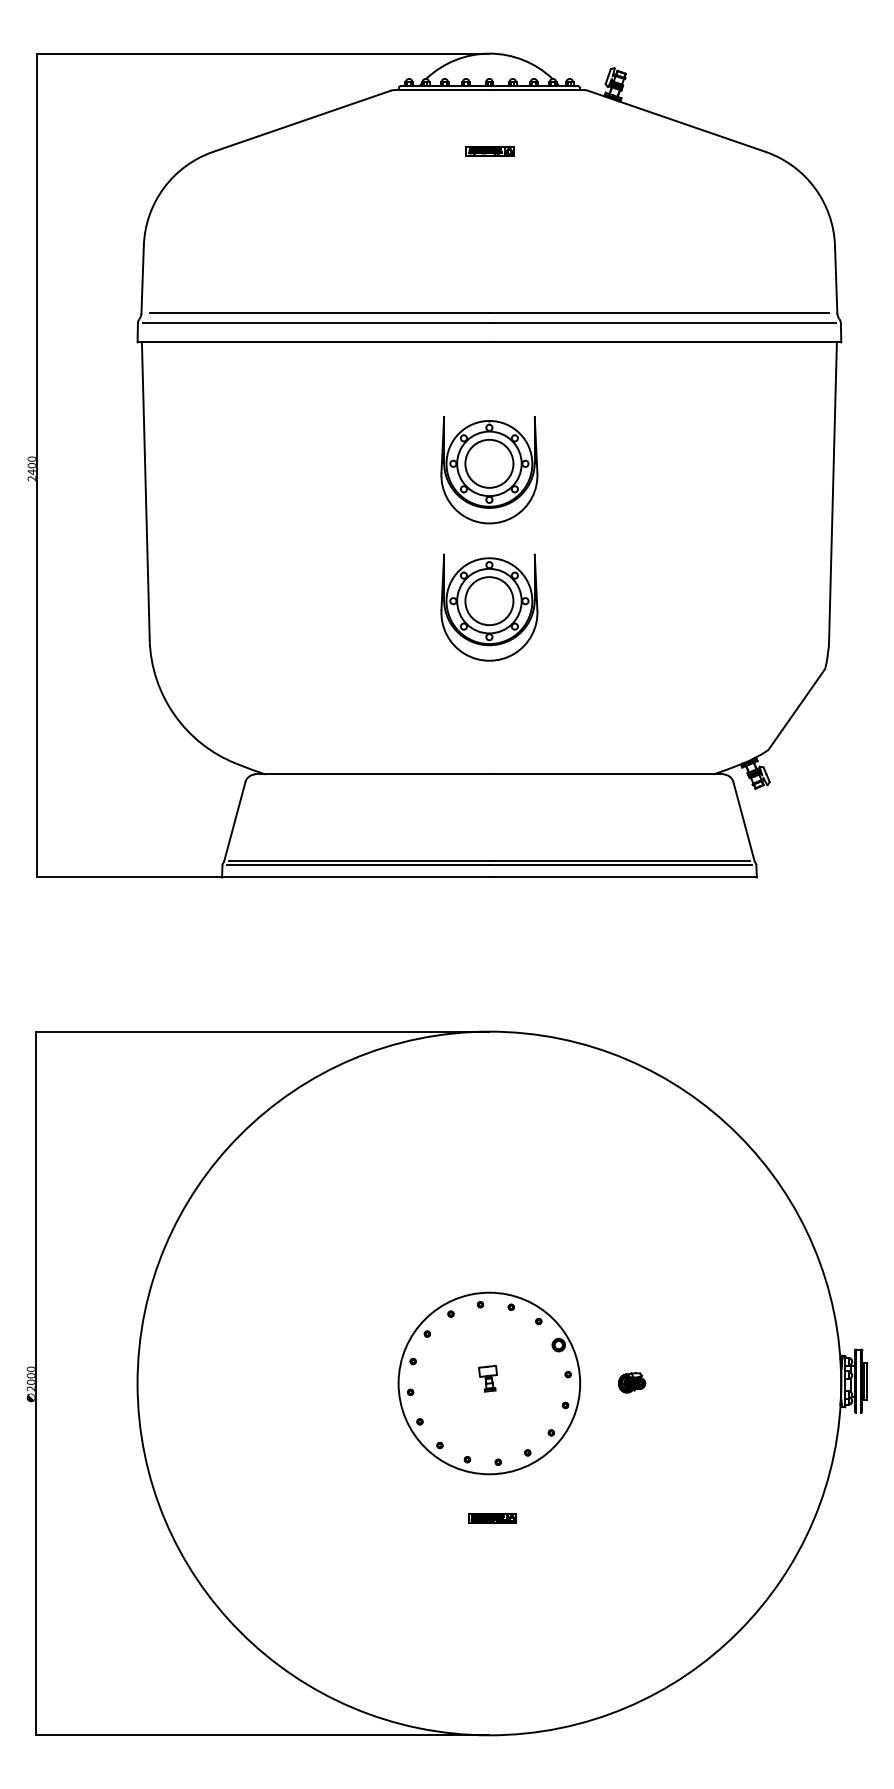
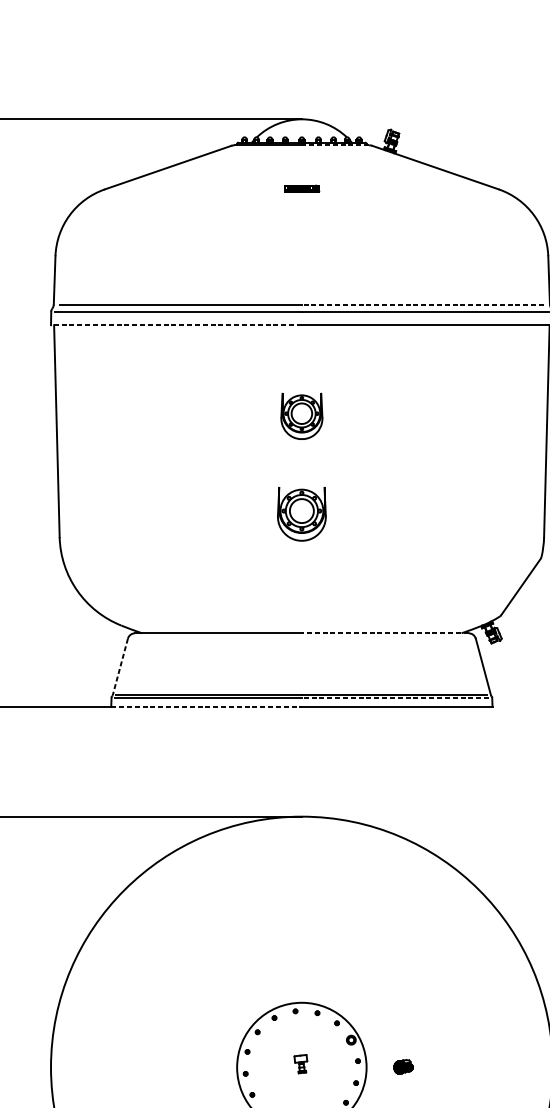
line: (536, 90) -> (335, 145), solid -> dashed
line: (659, 313) -> (423, 304), solid -> dashed
line: (313, 342) -> (176, 325), solid -> dashed
part: (489, 470) -> (301, 416), size x0.6
part: (489, 607) -> (301, 514), size x0.7
line: (605, 774) -> (384, 633), solid -> dashed
line: (234, 822) -> (120, 667), solid -> dashed
line: (620, 865) -> (395, 698), solid -> dashed
line: (355, 877) -> (206, 706), solid -> dashed

